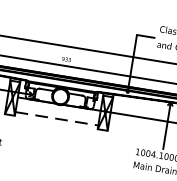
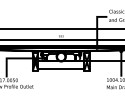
line: (57, 119) -> (61, 69), dashed -> solid

